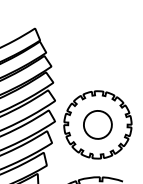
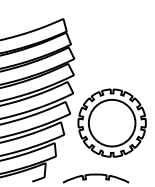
circle: (97, 124) -> (111, 122), size x1.67

